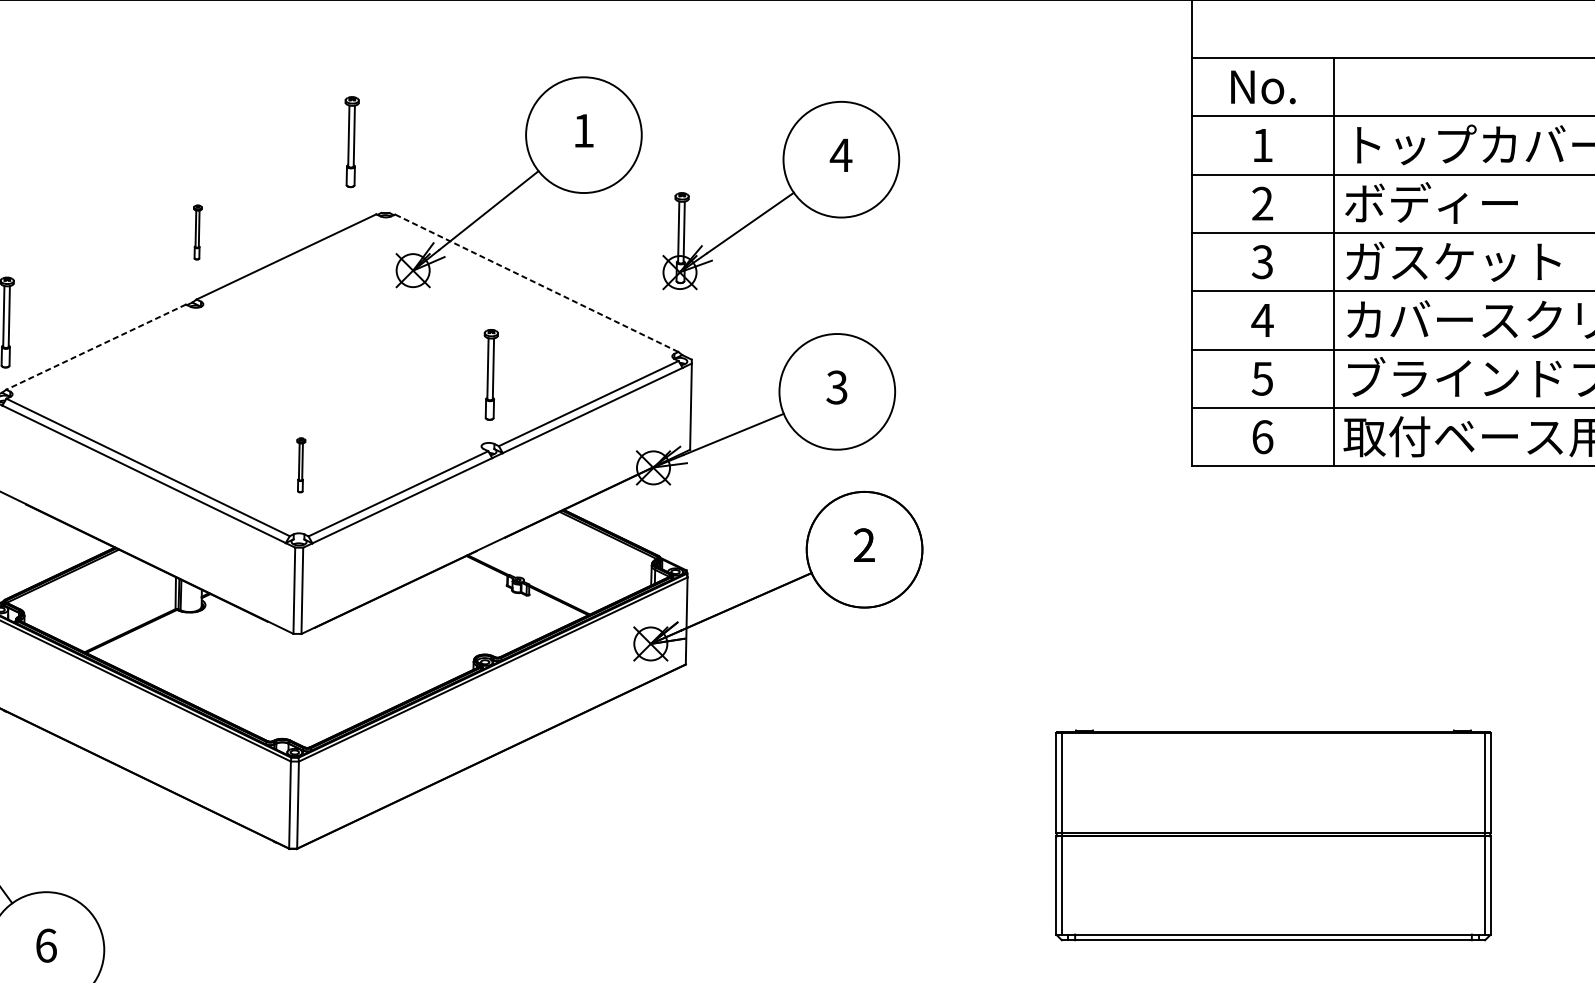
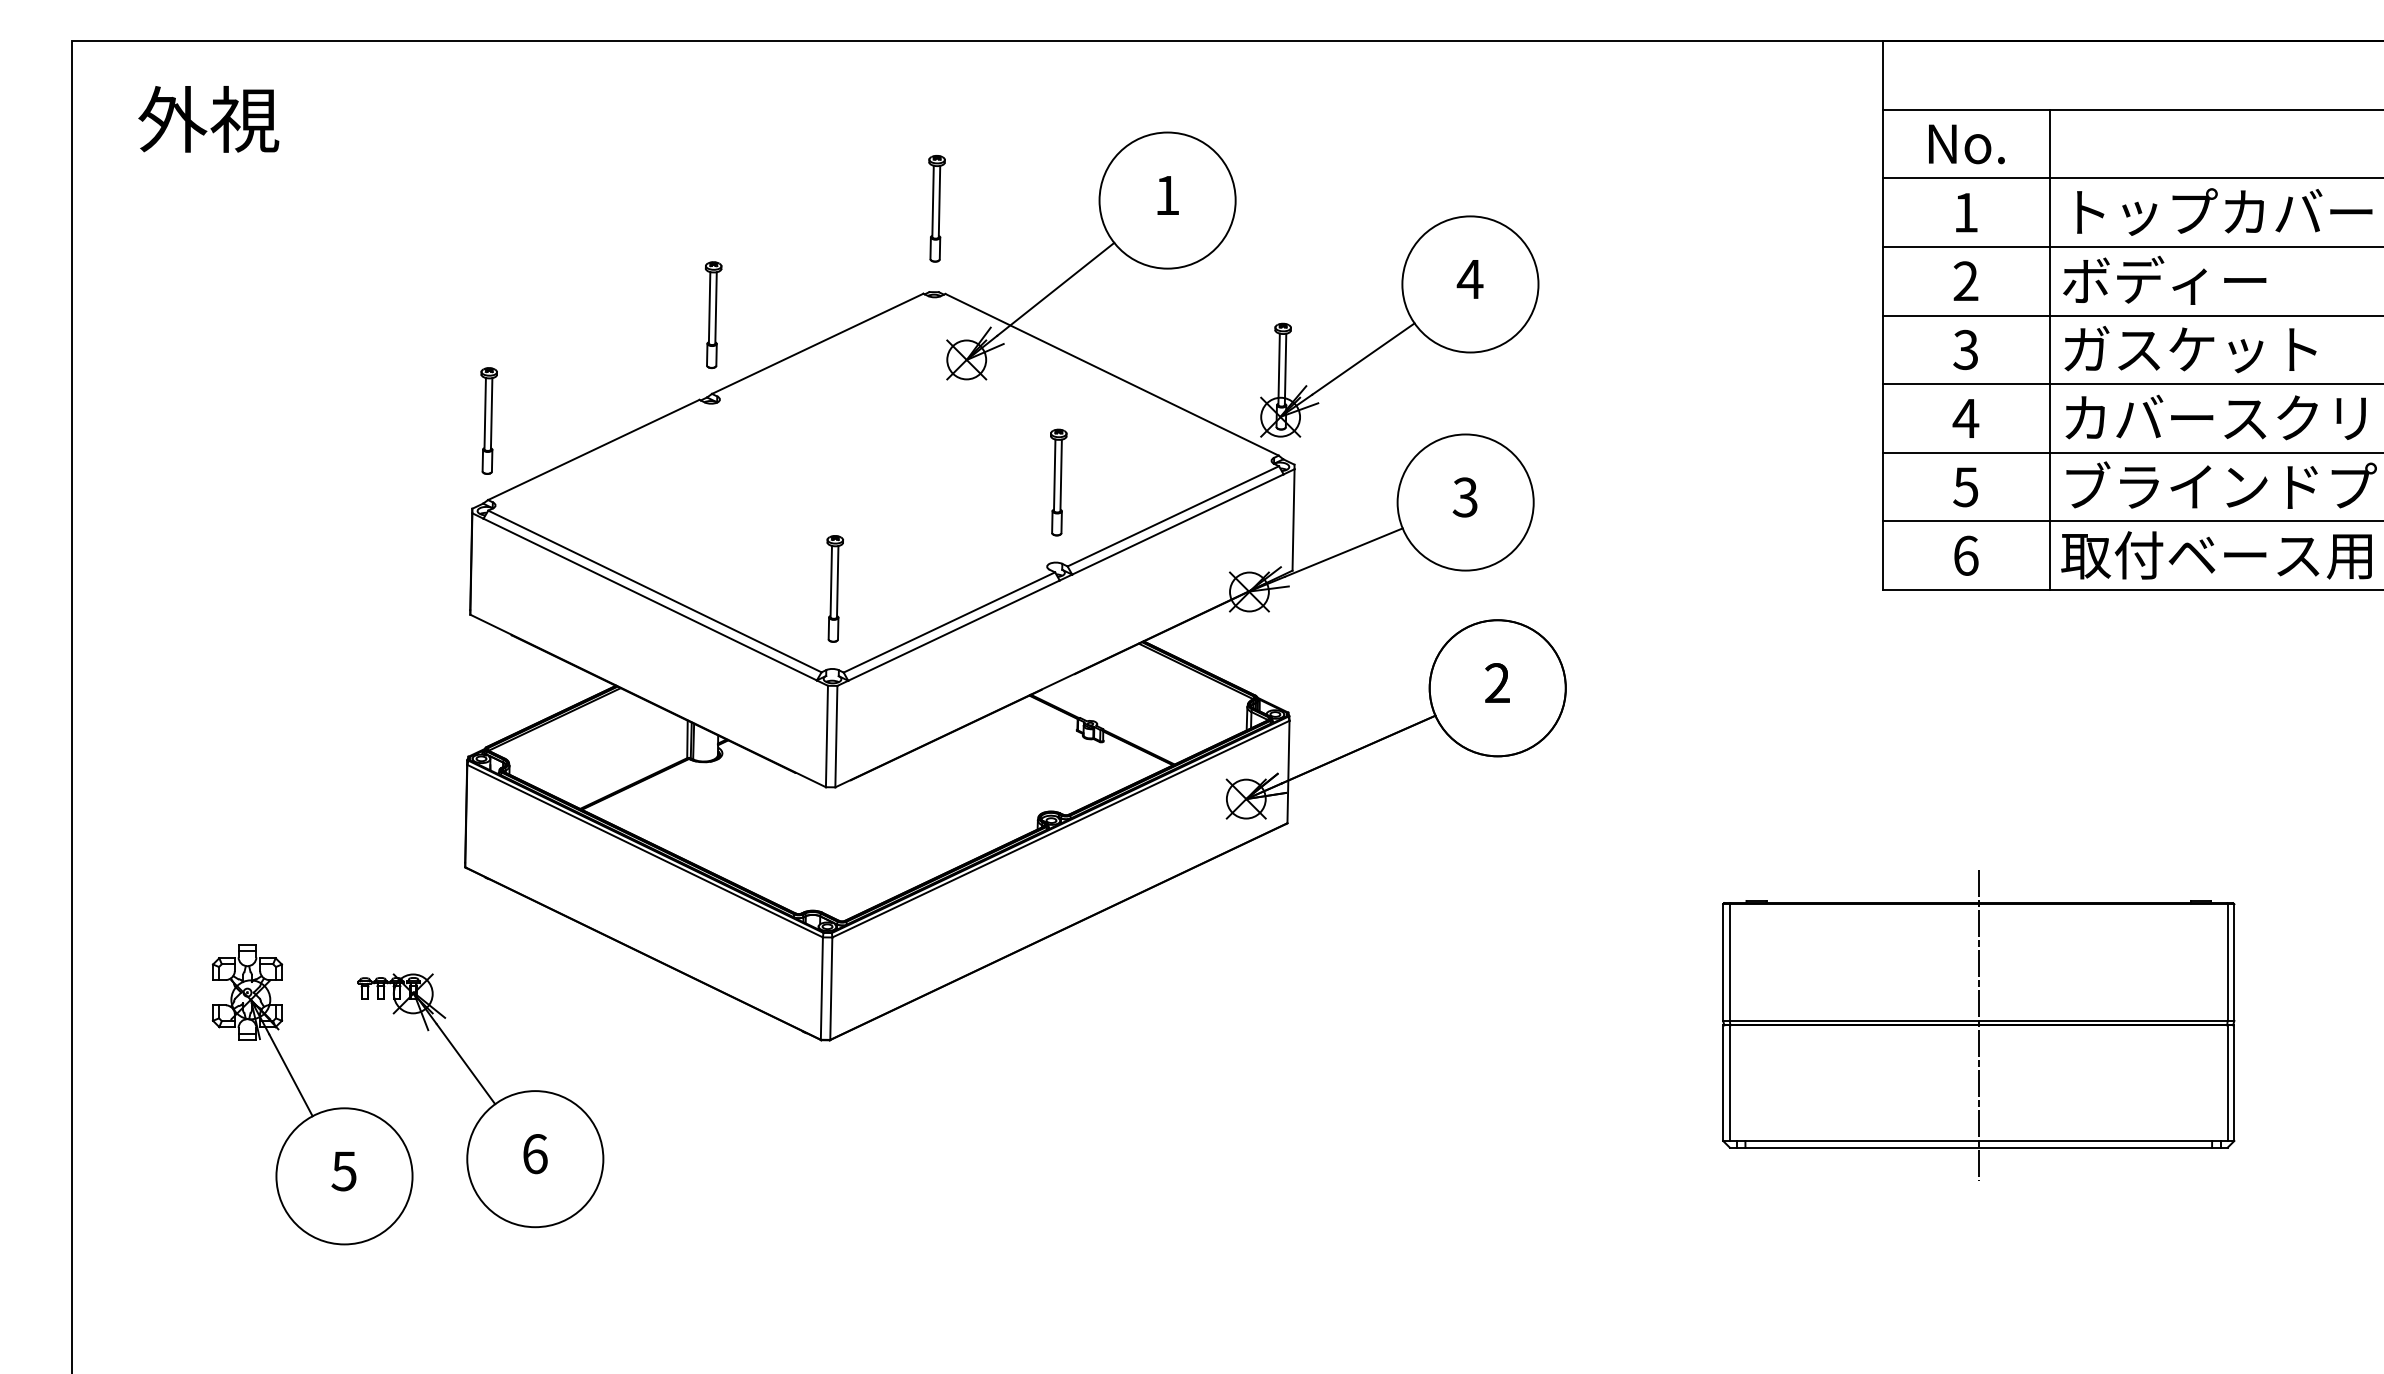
part: (351, 141) -> (936, 208), moved
part: (781, 195) -> (1399, 326), moved
part: (197, 231) -> (713, 314), size x1.67
line: (536, 283) -> (1111, 374), dashed -> solid
line: (95, 346) -> (593, 449), dashed -> solid
part: (300, 464) -> (834, 588), size x1.67
line: (1273, 835) -> (1978, 1024), added

